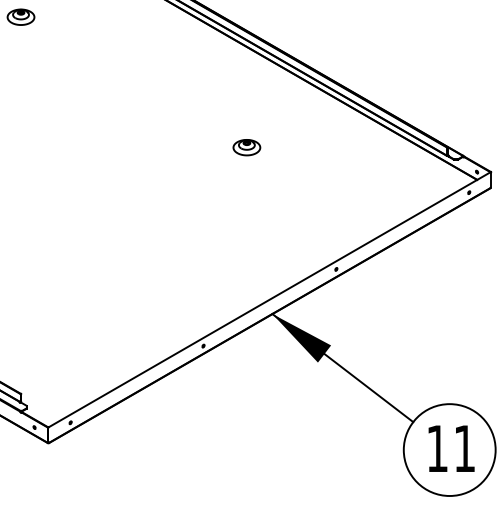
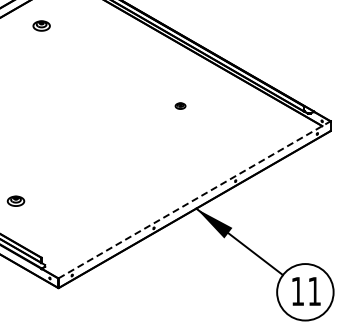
part: (246, 146) -> (180, 105), size x0.6
line: (269, 299) -> (194, 199), solid -> dashed

